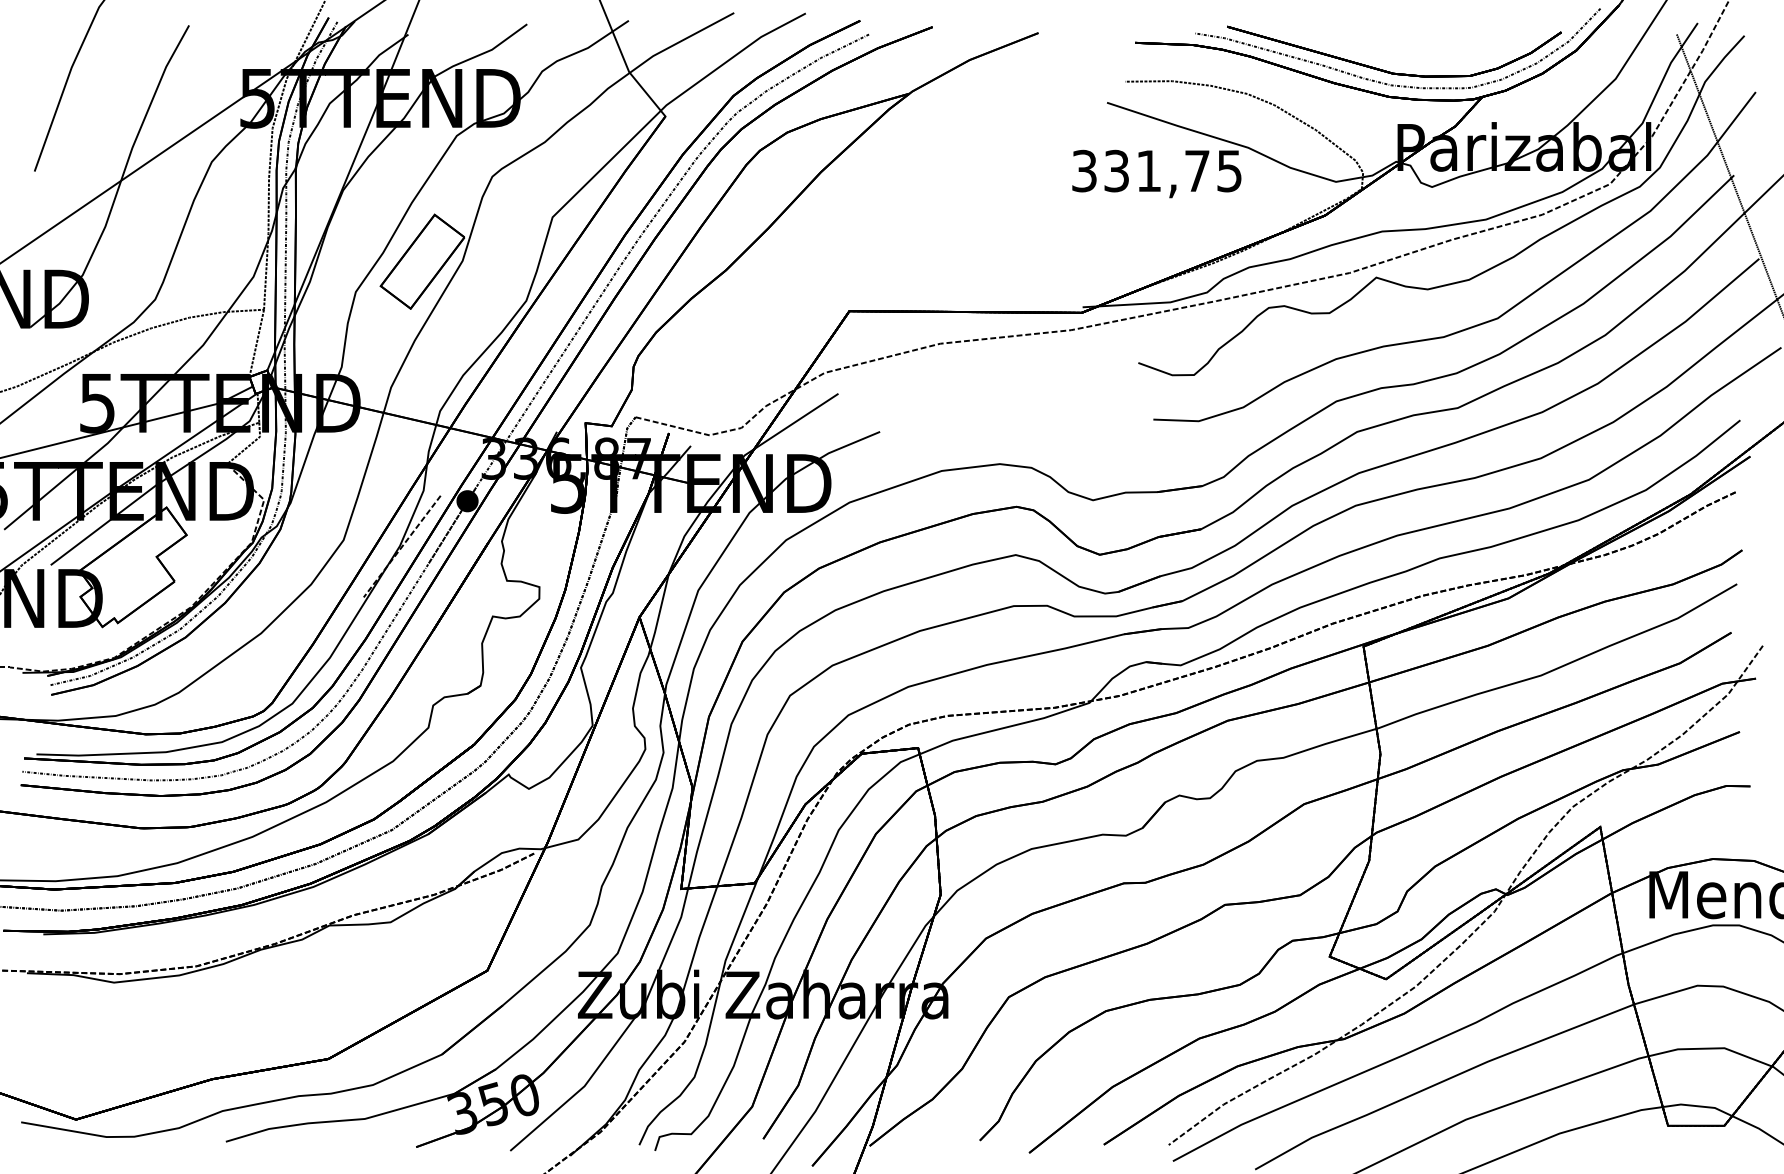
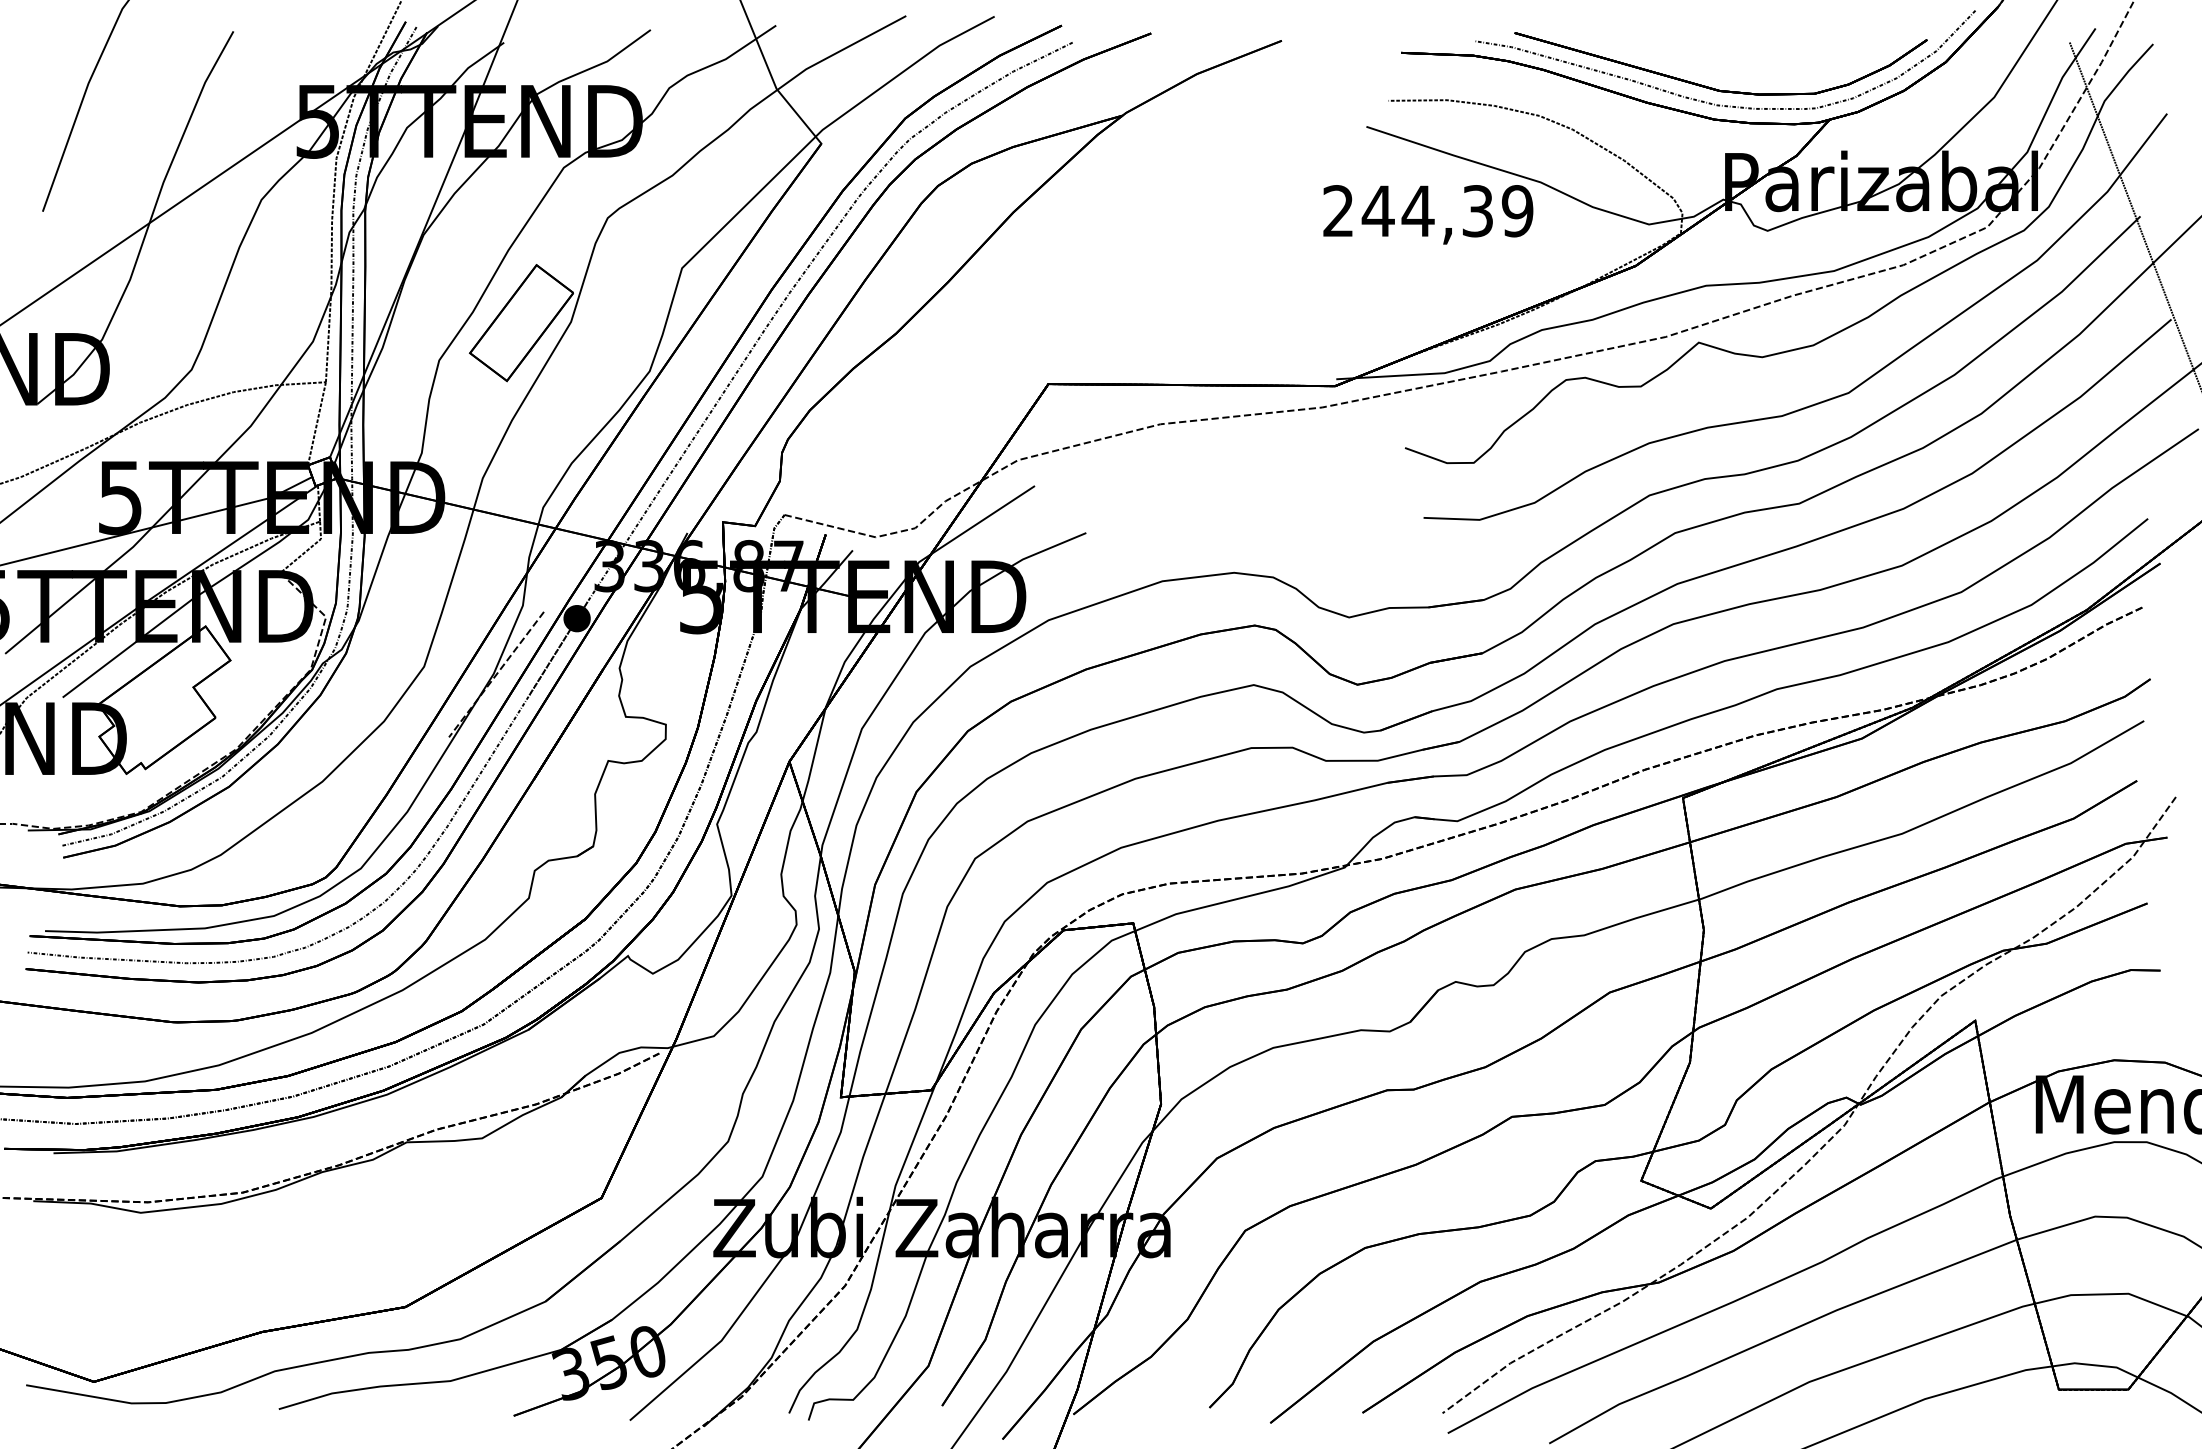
text: (1157, 171) -> (1428, 211), 331,75 -> 244,39

